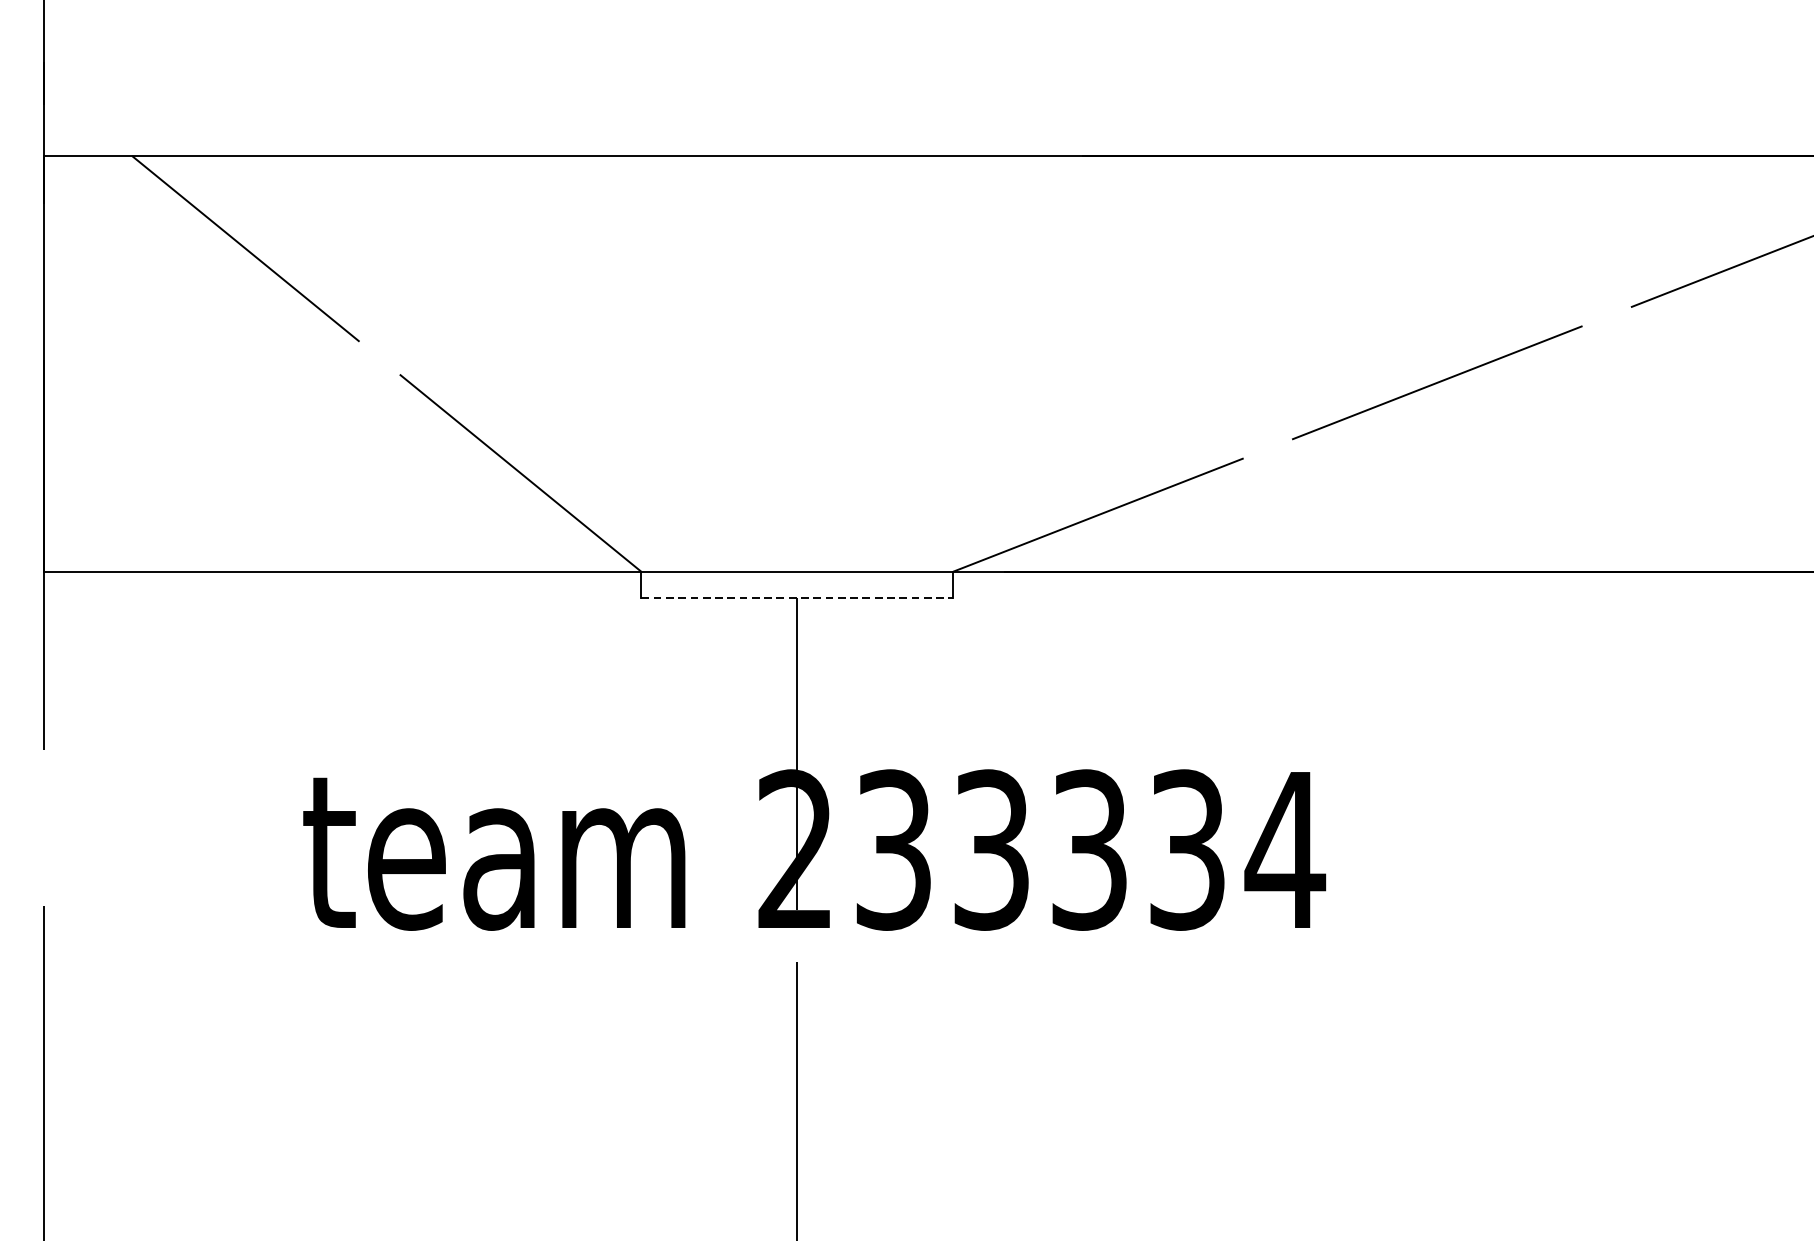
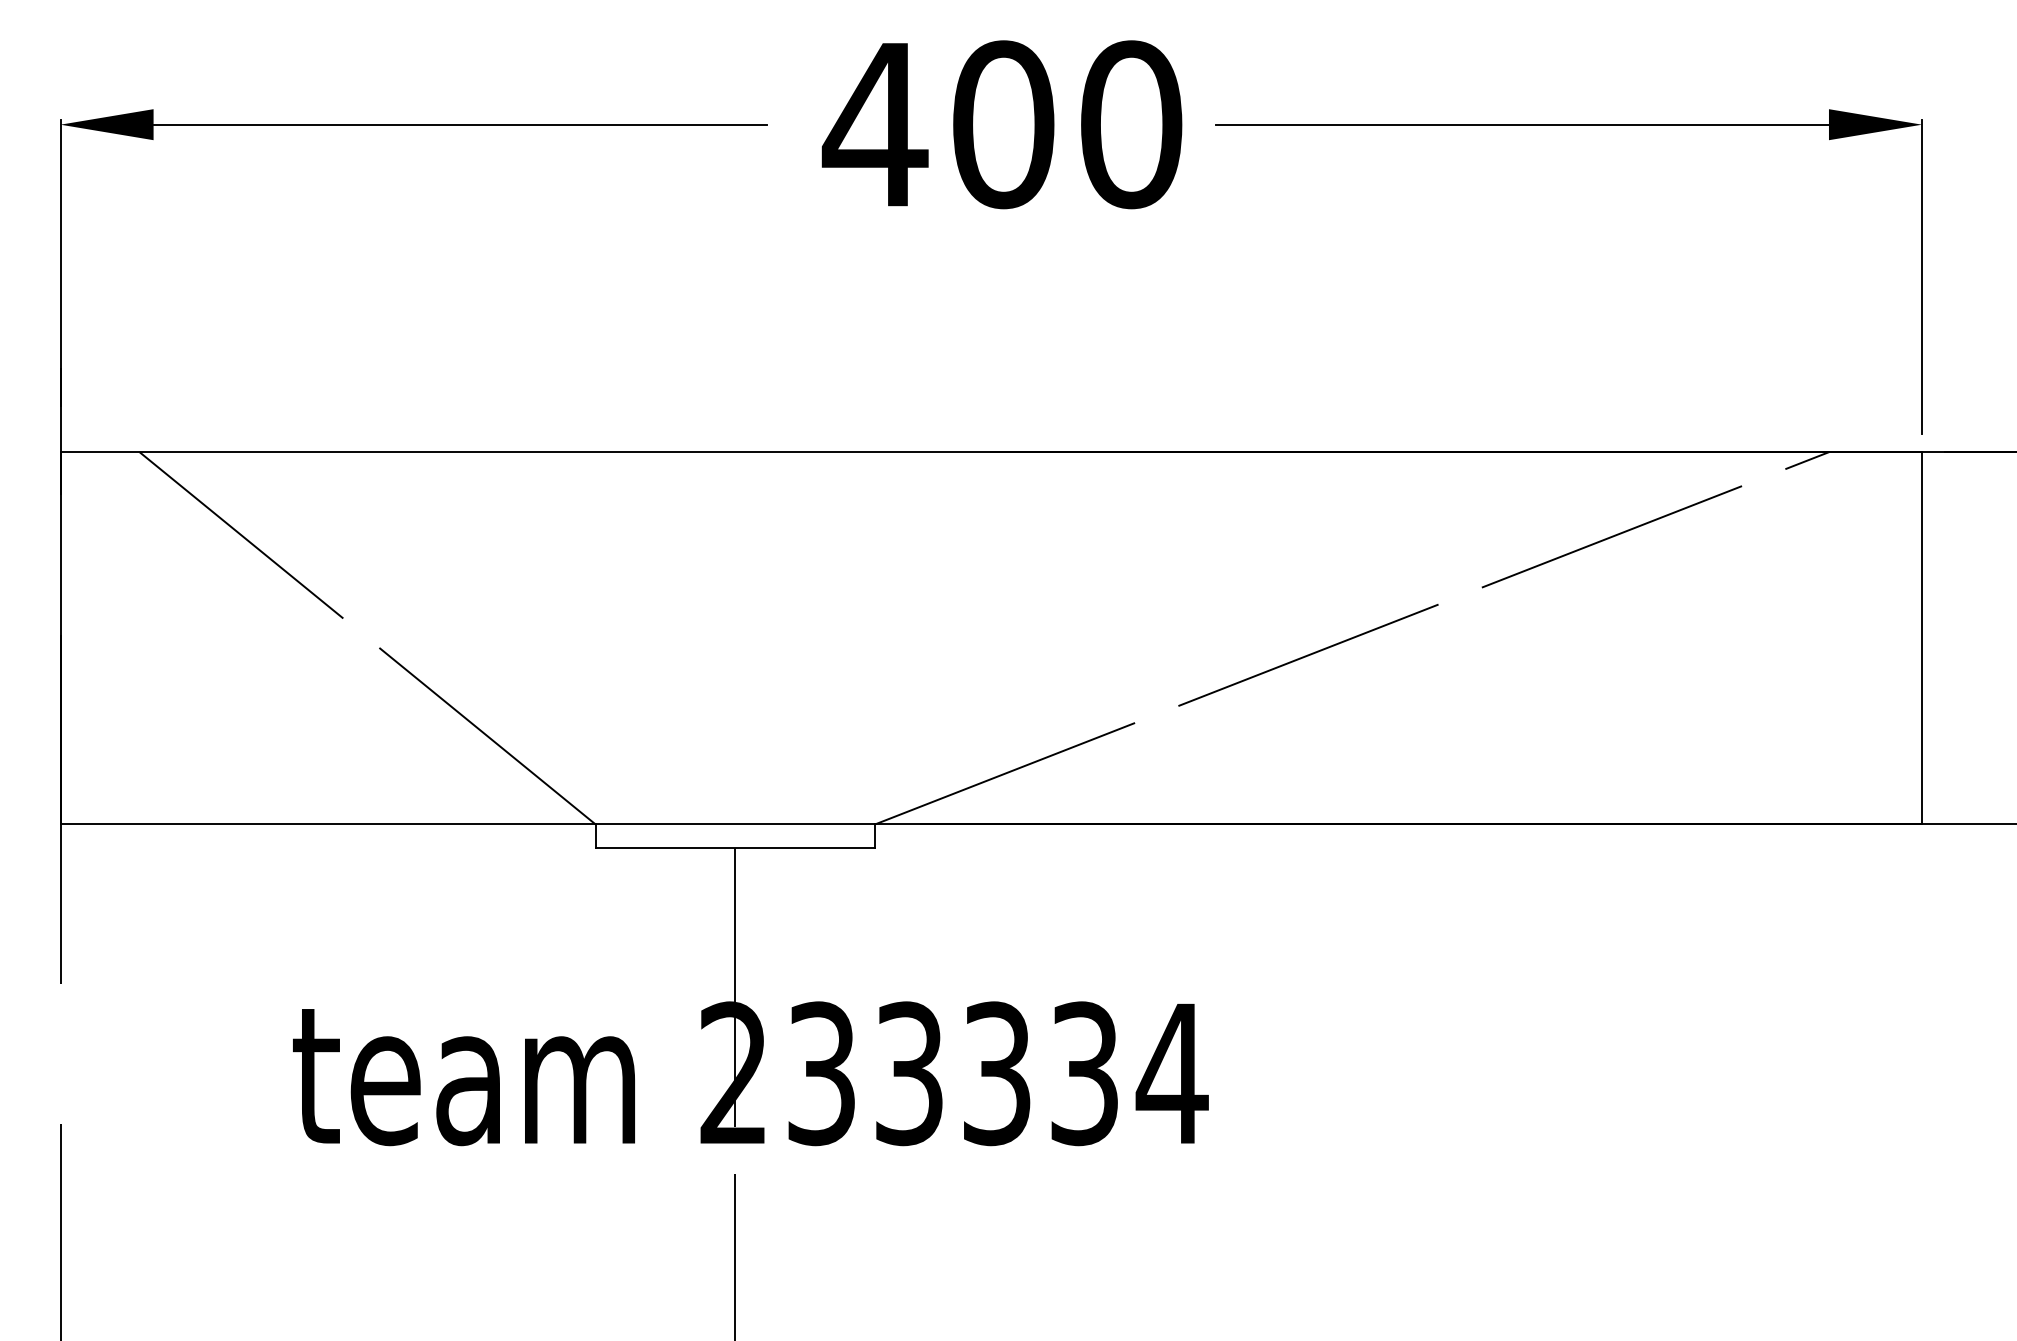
line: (797, 597) -> (735, 847), dashed -> solid

